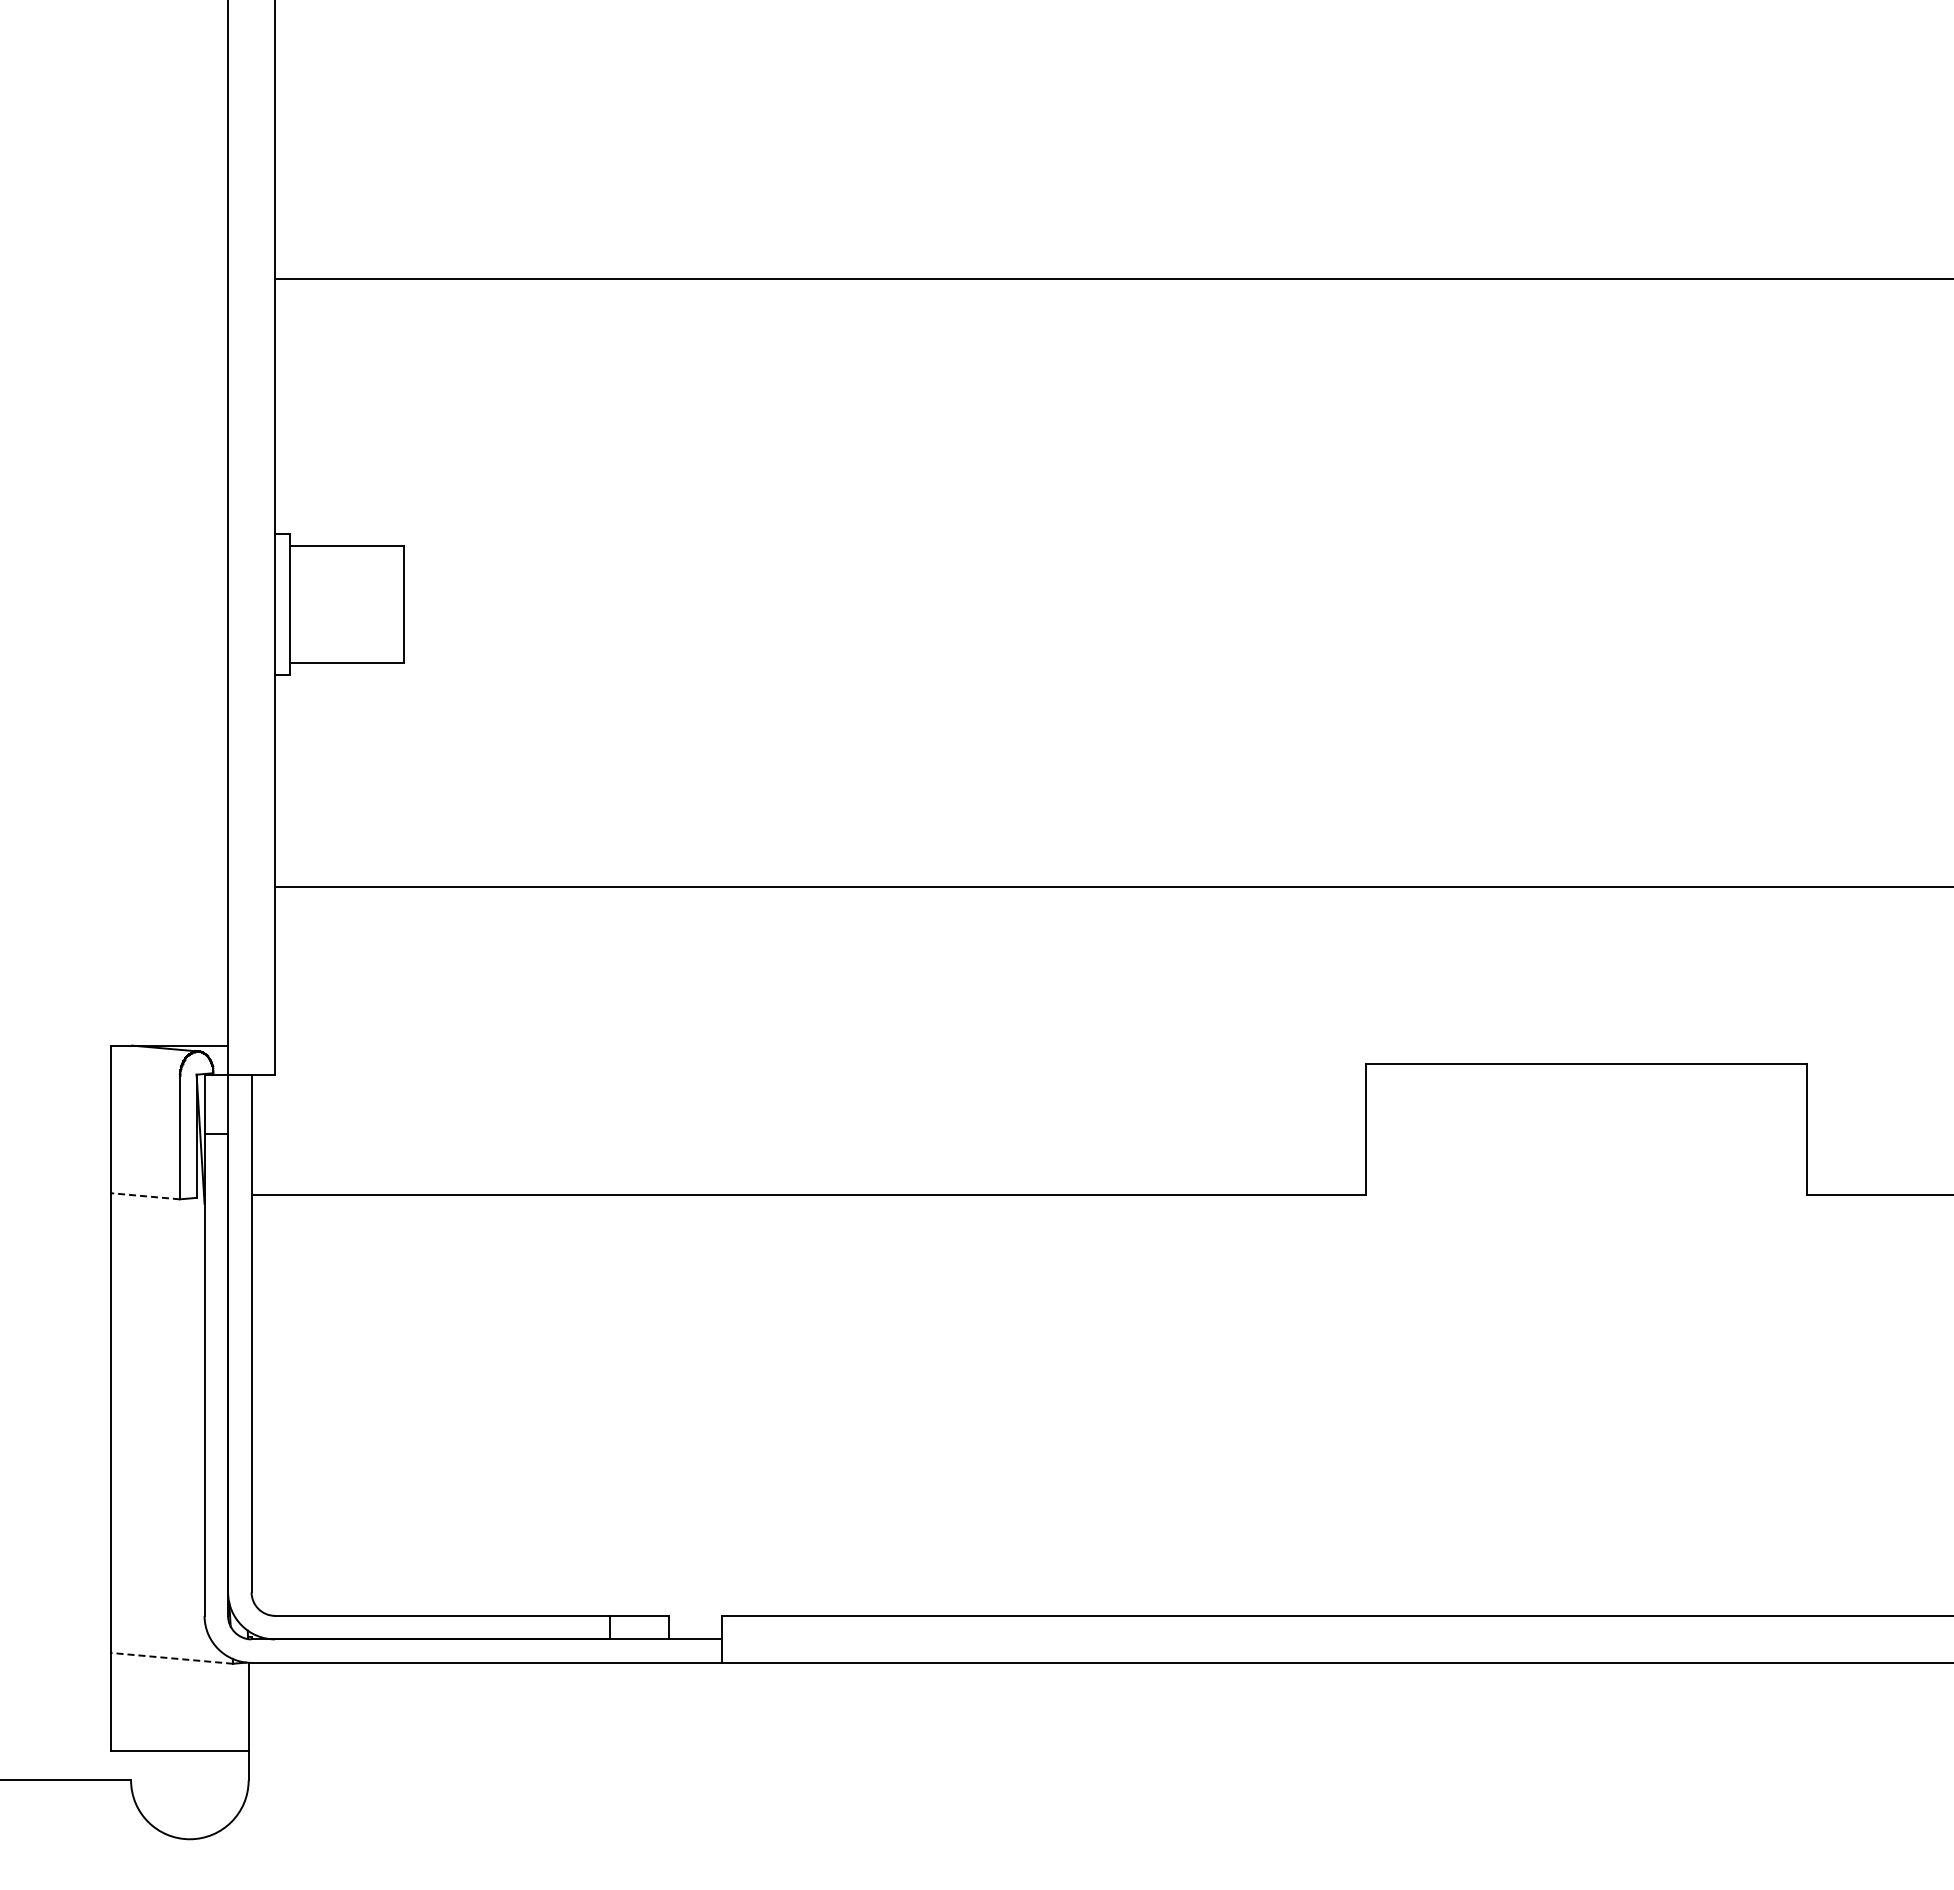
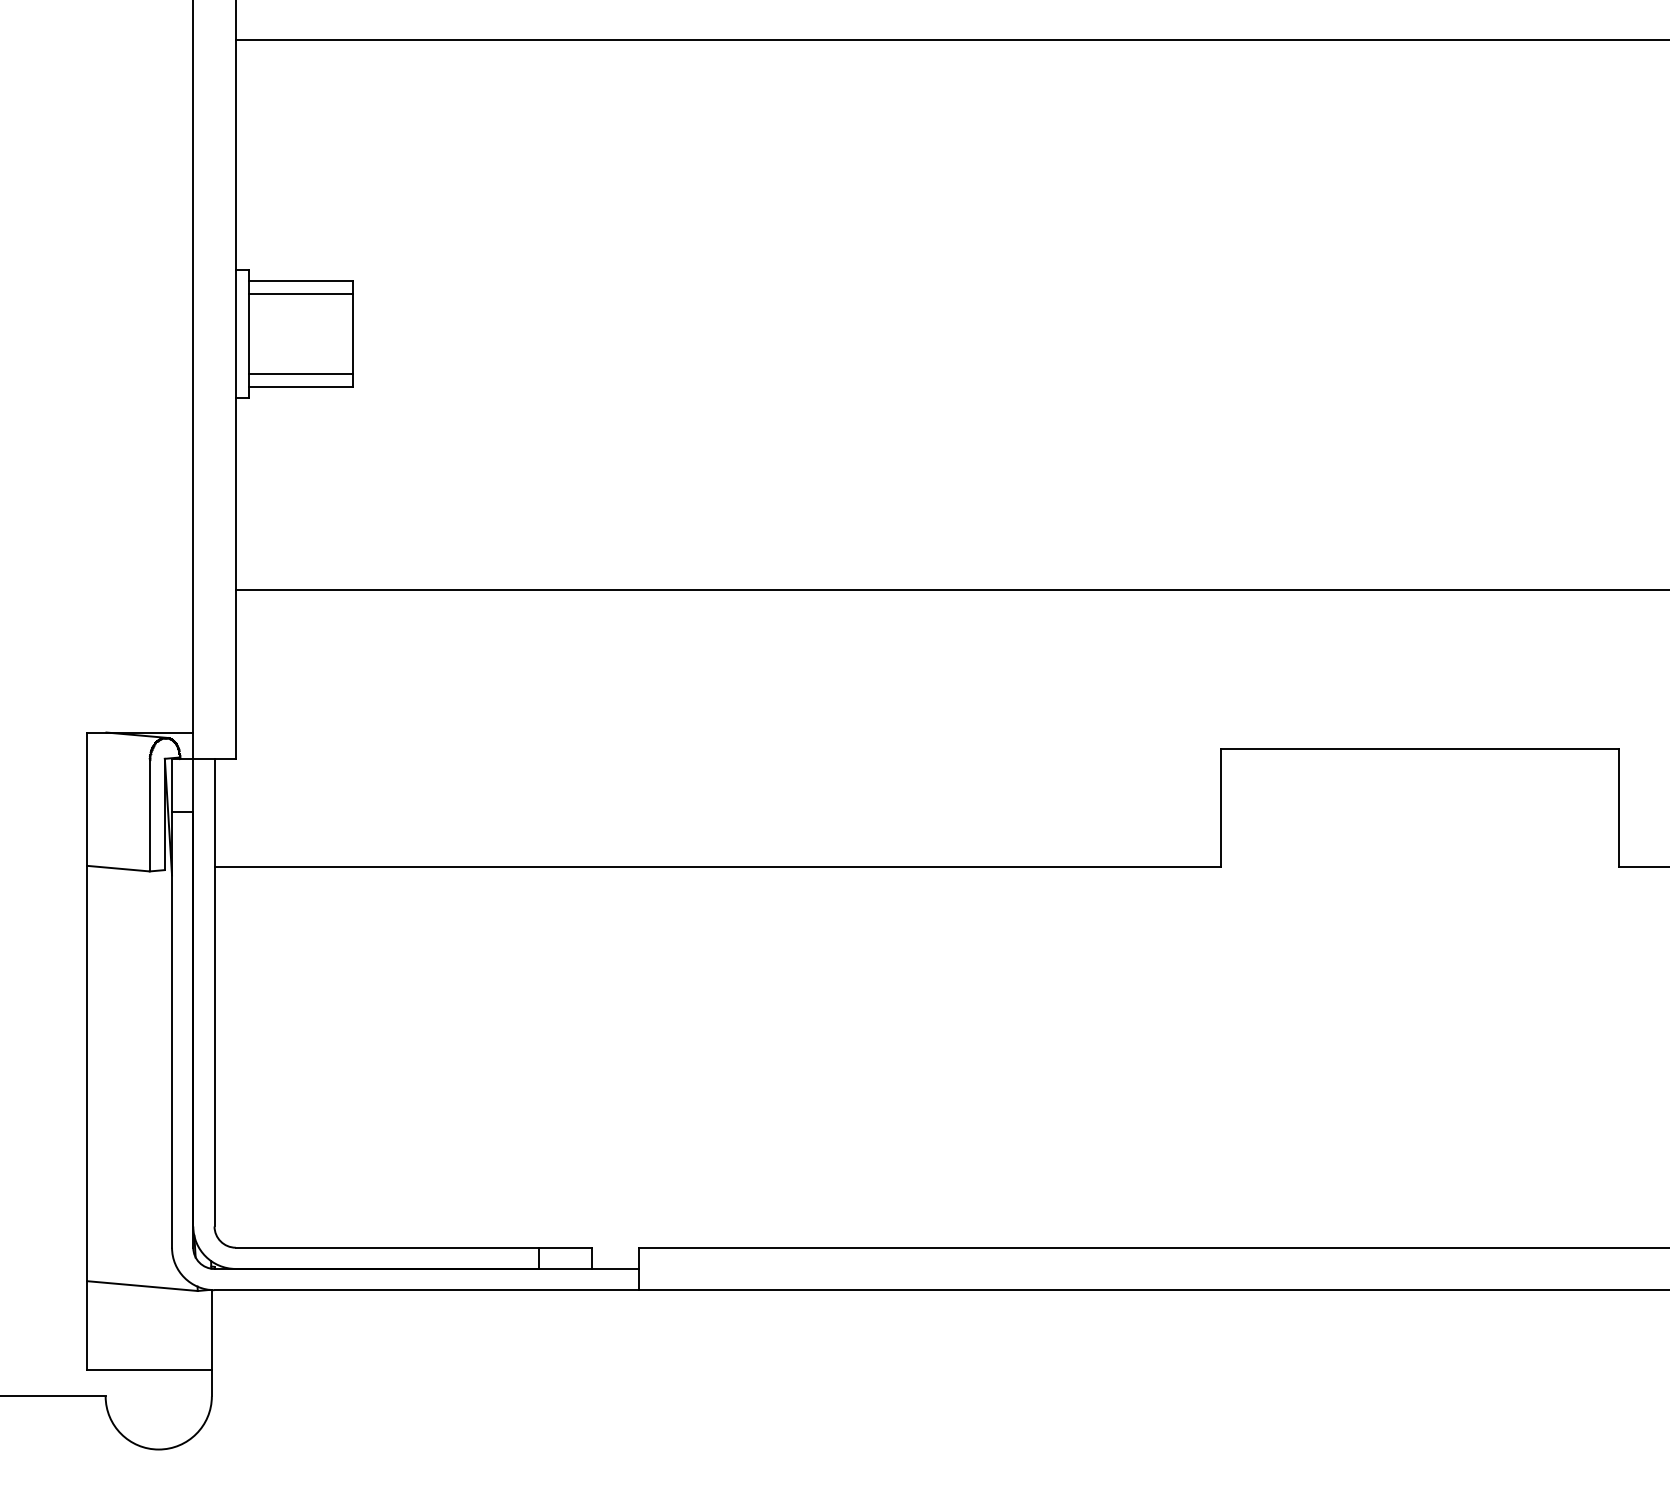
line: (346, 560) -> (300, 294), added
line: (346, 648) -> (300, 373), added
line: (145, 1196) -> (118, 868), dashed -> solid
line: (171, 1658) -> (142, 1286), dashed -> solid

